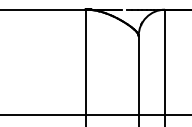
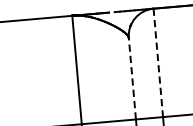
line: (165, 62) -> (158, 62), solid -> dashed
line: (138, 75) -> (132, 78), solid -> dashed

